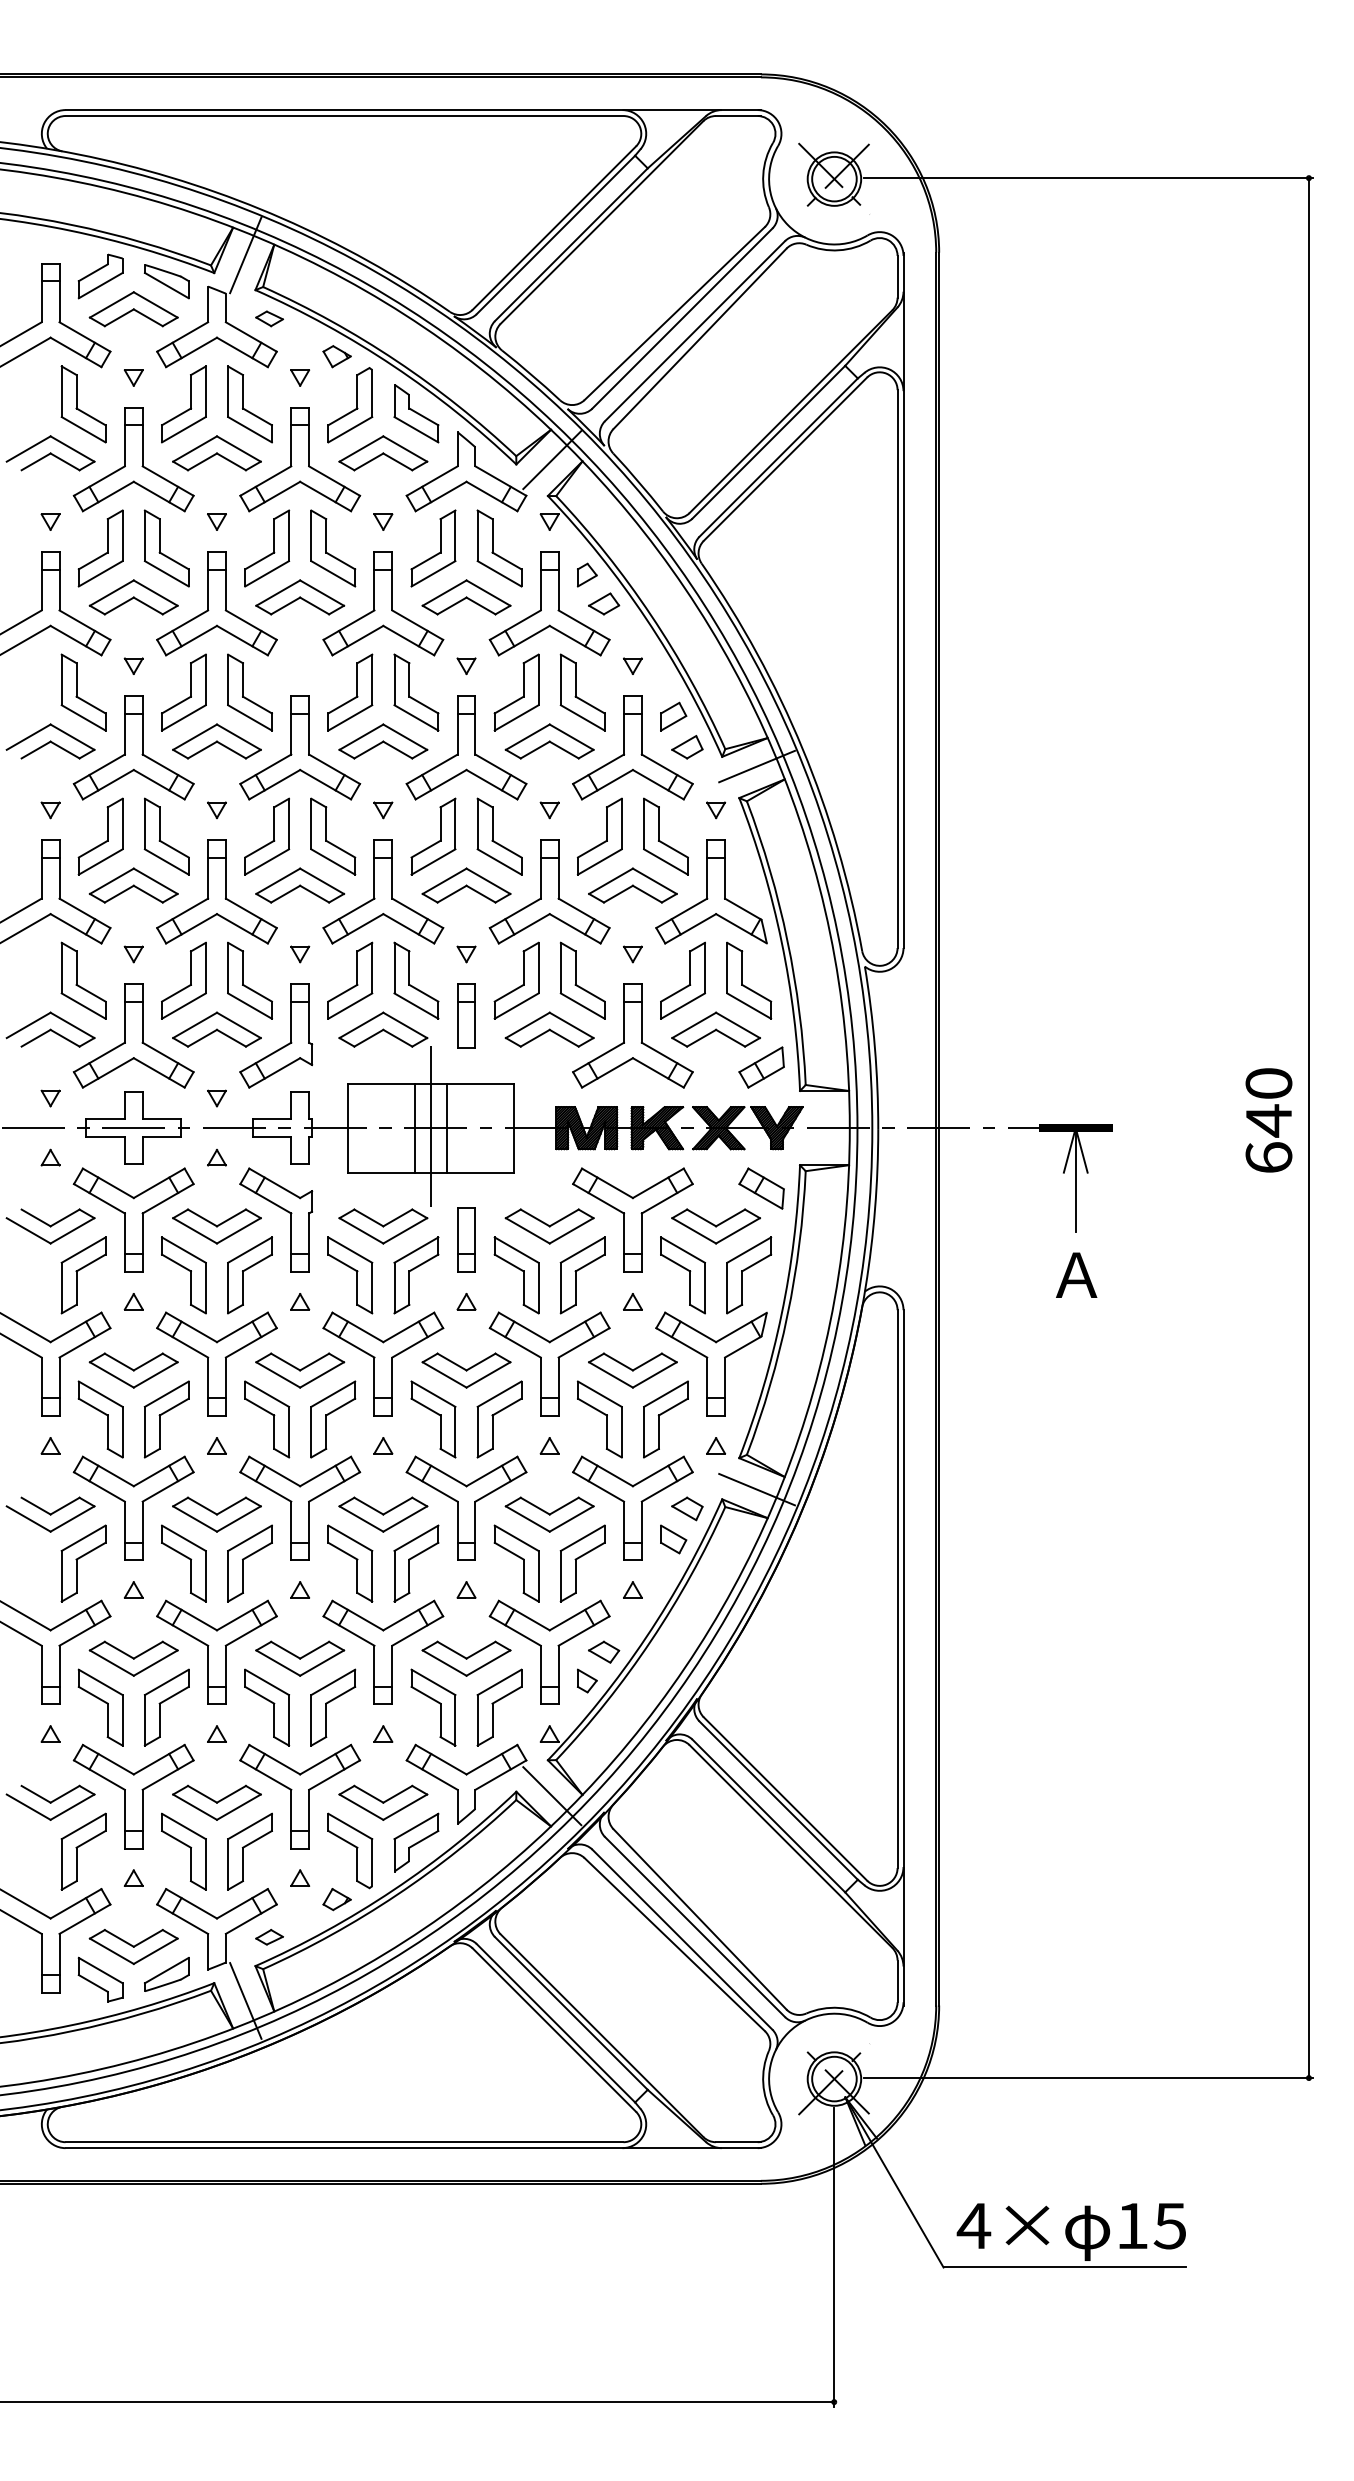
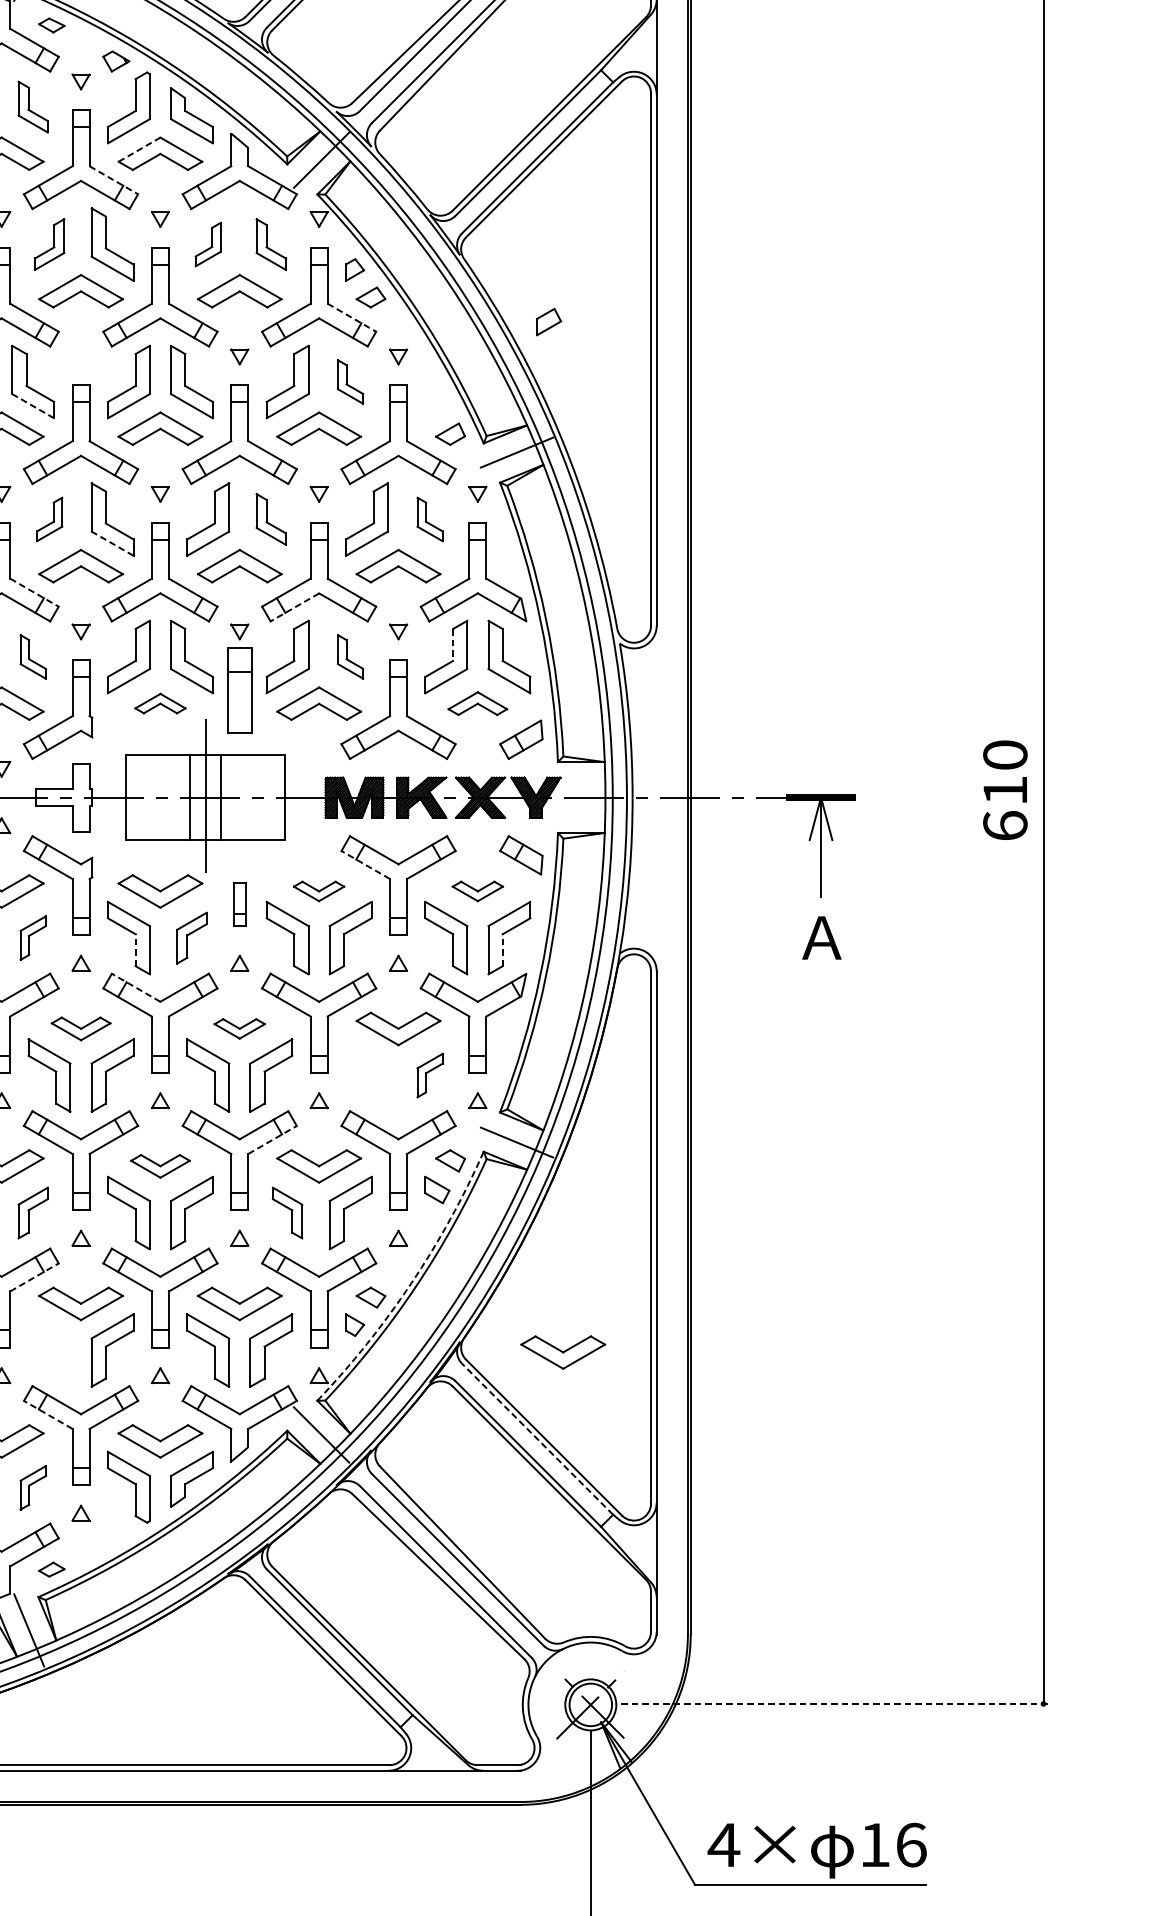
part: (249, 404) -> (32, 107), size x0.7
line: (361, 448) -> (139, 149), solid -> dashed
line: (334, 481) -> (113, 180), solid -> dashed
part: (267, 548) -> (49, 244), size x0.7
part: (433, 548) -> (208, 244), size x0.6
part: (499, 548) -> (271, 244), size x0.7
line: (584, 625) -> (352, 318), solid -> dashed
part: (582, 692) -> (350, 381), size x0.6
part: (673, 716) -> (548, 321), moved
line: (249, 717) -> (32, 405), solid -> dashed
part: (267, 836) -> (49, 519), size x0.6
part: (499, 836) -> (271, 519), size x0.7
part: (665, 836) -> (429, 519), size x0.6
line: (332, 861) -> (111, 543), solid -> dashed
line: (251, 913) -> (34, 592), solid -> dashed
line: (523, 929) -> (294, 608), solid -> dashed
line: (690, 968) -> (453, 645), solid -> dashed
part: (249, 980) -> (32, 656), size x0.6
part: (582, 980) -> (350, 656), size x0.6
part: (466, 1015) -> (239, 690), size x1.4
part: (383, 1029) -> (160, 703), size x0.6
part: (715, 1029) -> (477, 703), size x0.7
text: (1268, 1120) -> (1004, 790), 640 -> 610
line: (598, 1198) -> (365, 864), solid -> dashed
part: (549, 1226) -> (318, 891), size x0.6
part: (715, 1226) -> (477, 891), size x0.6
part: (466, 1239) -> (239, 903), size x0.7
part: (249, 1275) -> (32, 938), size x0.6
part: (416, 1275) -> (192, 938), size x0.7
line: (357, 1288) -> (135, 950), solid -> dashed
line: (742, 1288) -> (503, 950), solid -> dashed
line: (357, 1327) -> (135, 987), solid -> dashed
part: (300, 1370) -> (81, 1028), size x0.7
part: (466, 1370) -> (239, 1028), size x0.6
part: (601, 1413) -> (368, 1069), removed
part: (665, 1419) -> (429, 1075), size x0.6
line: (501, 1486) -> (273, 1139), solid -> dashed
part: (383, 1514) -> (160, 1166), size x0.7
part: (249, 1563) -> (32, 1213), size x0.7
part: (516, 1563) -> (287, 1213), size x0.7
line: (251, 1630) -> (34, 1276), solid -> dashed
arc: (646, 1637) -> (411, 1283), solid -> dashed
part: (267, 1707) -> (49, 1350), removed
part: (805, 1709) -> (563, 1352), added
line: (265, 1774) -> (47, 1414), solid -> dashed
line: (778, 1800) -> (537, 1439), solid -> dashed
part: (249, 1851) -> (32, 1487), size x0.6
part: (336, 1899) -> (115, 1533), removed
line: (1088, 2078) -> (833, 1704), solid -> dashed
text: (1169, 2225) -> (910, 1844), 15 -> 16

